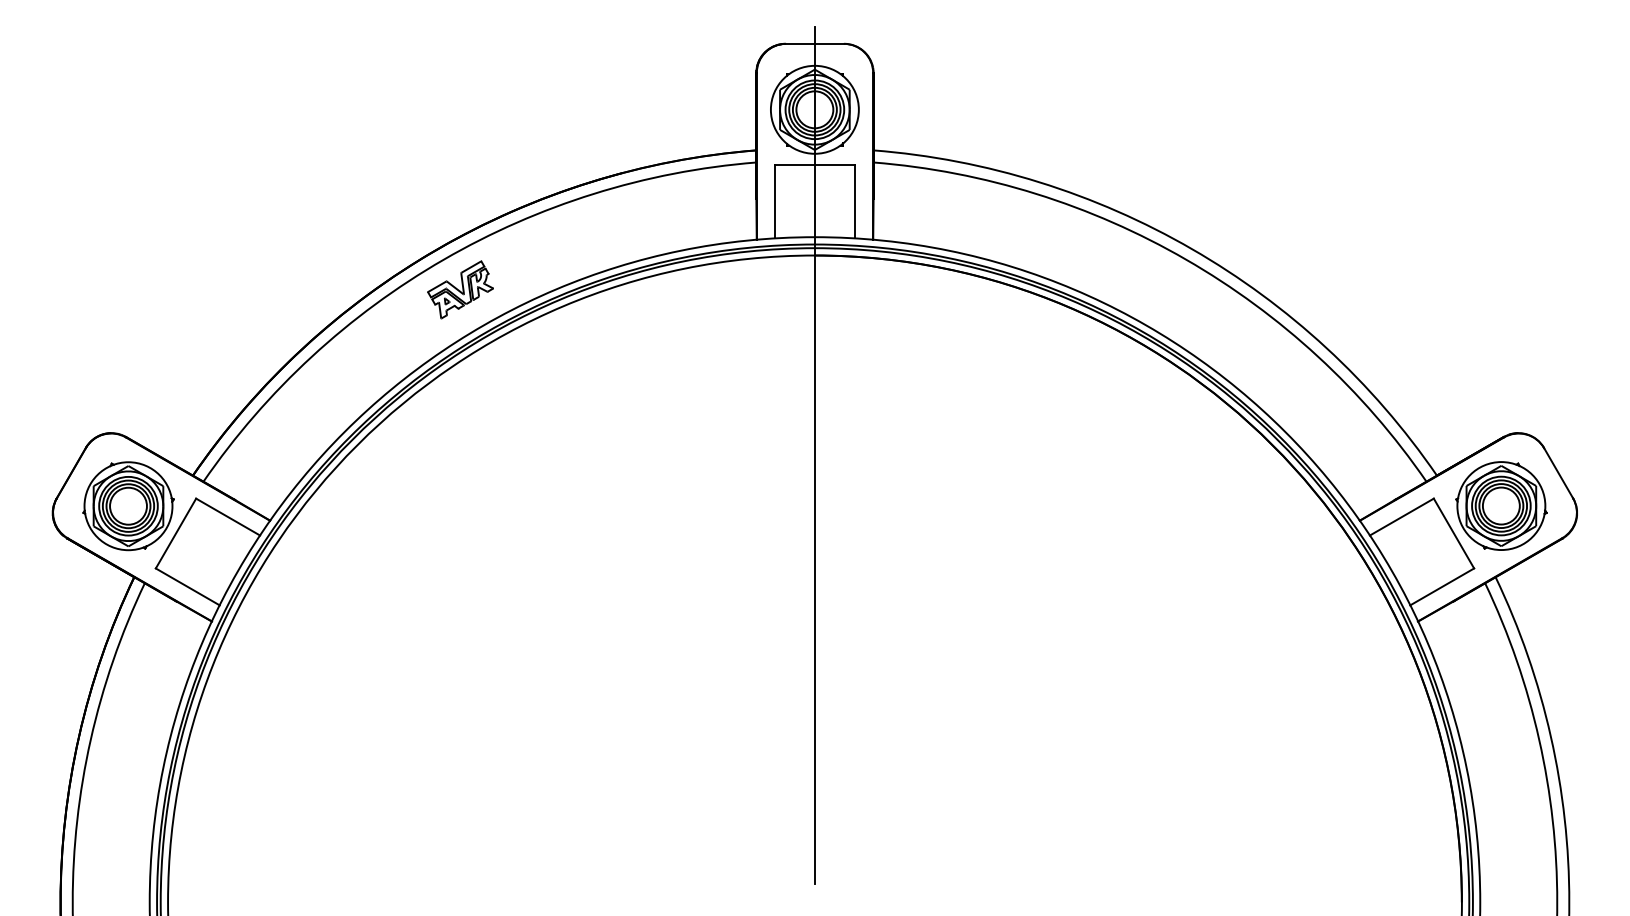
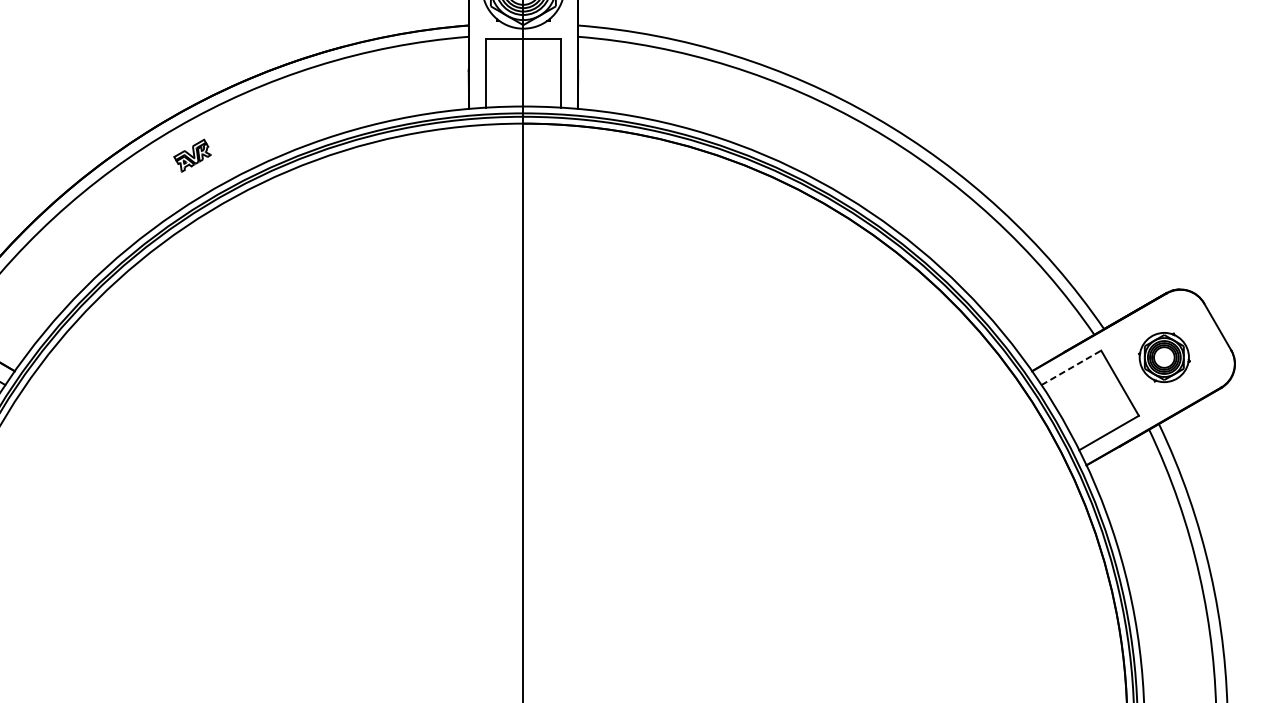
part: (460, 289) -> (192, 155), size x0.6
part: (1501, 505) -> (1164, 357), size x0.6
line: (1401, 517) -> (1071, 368), solid -> dashed

